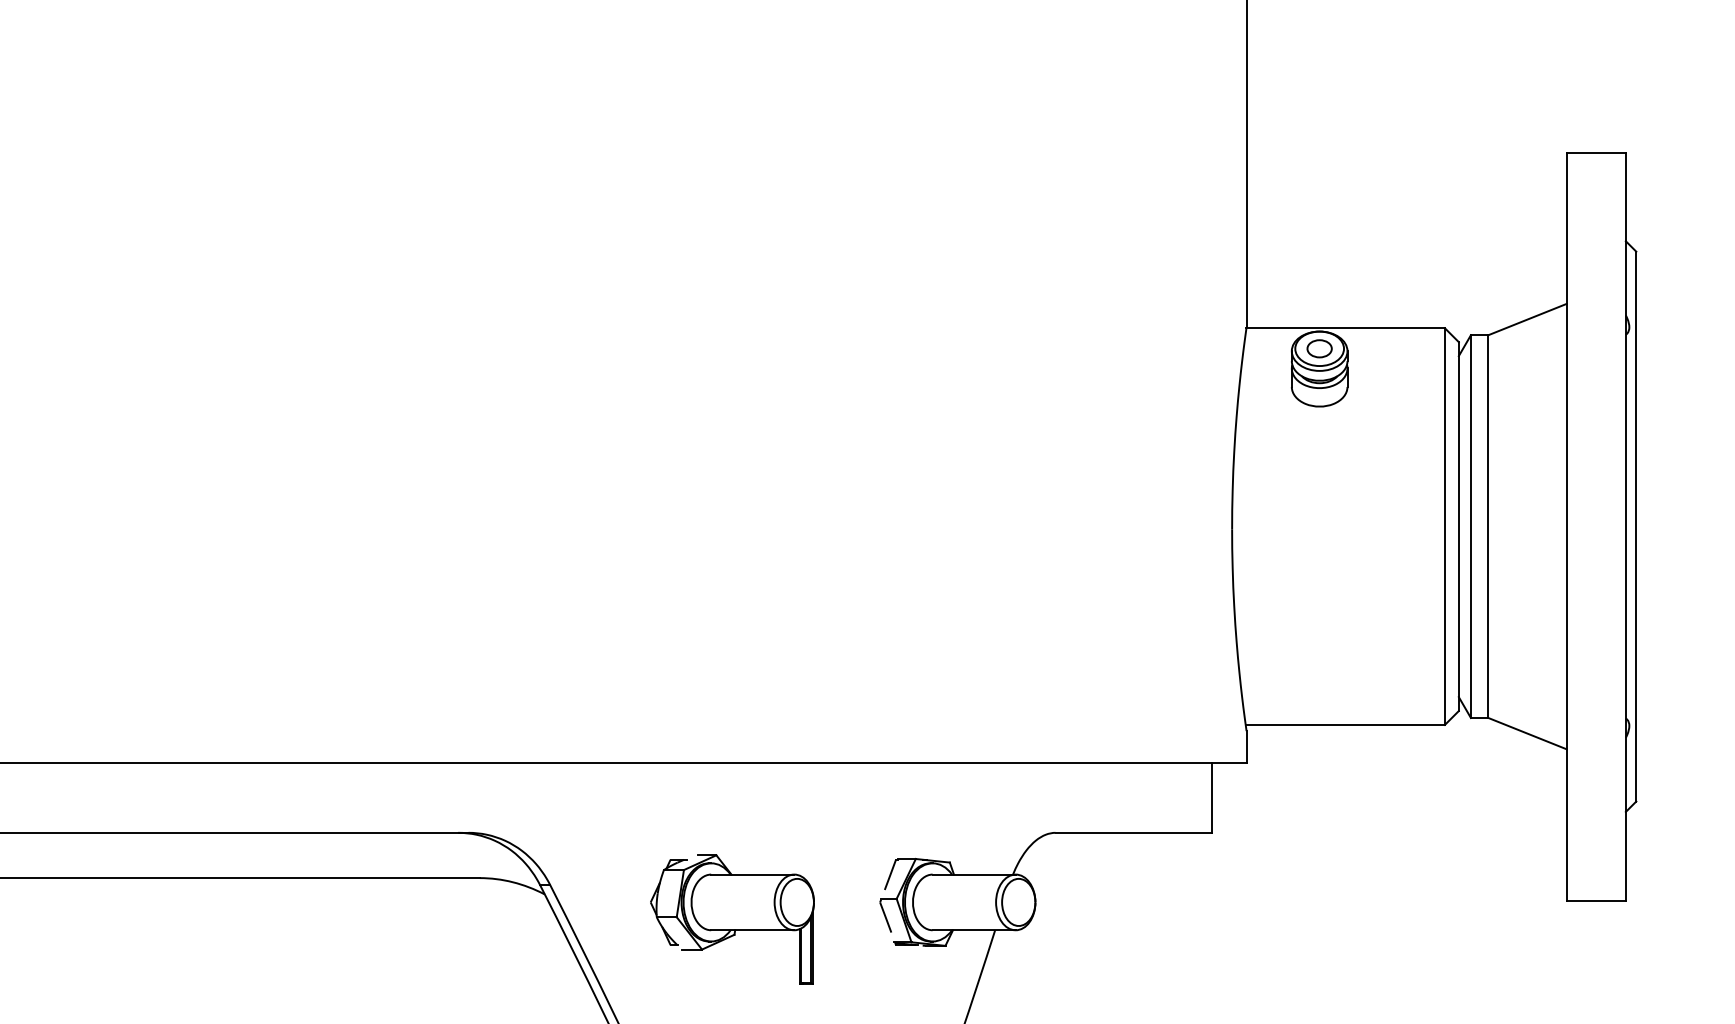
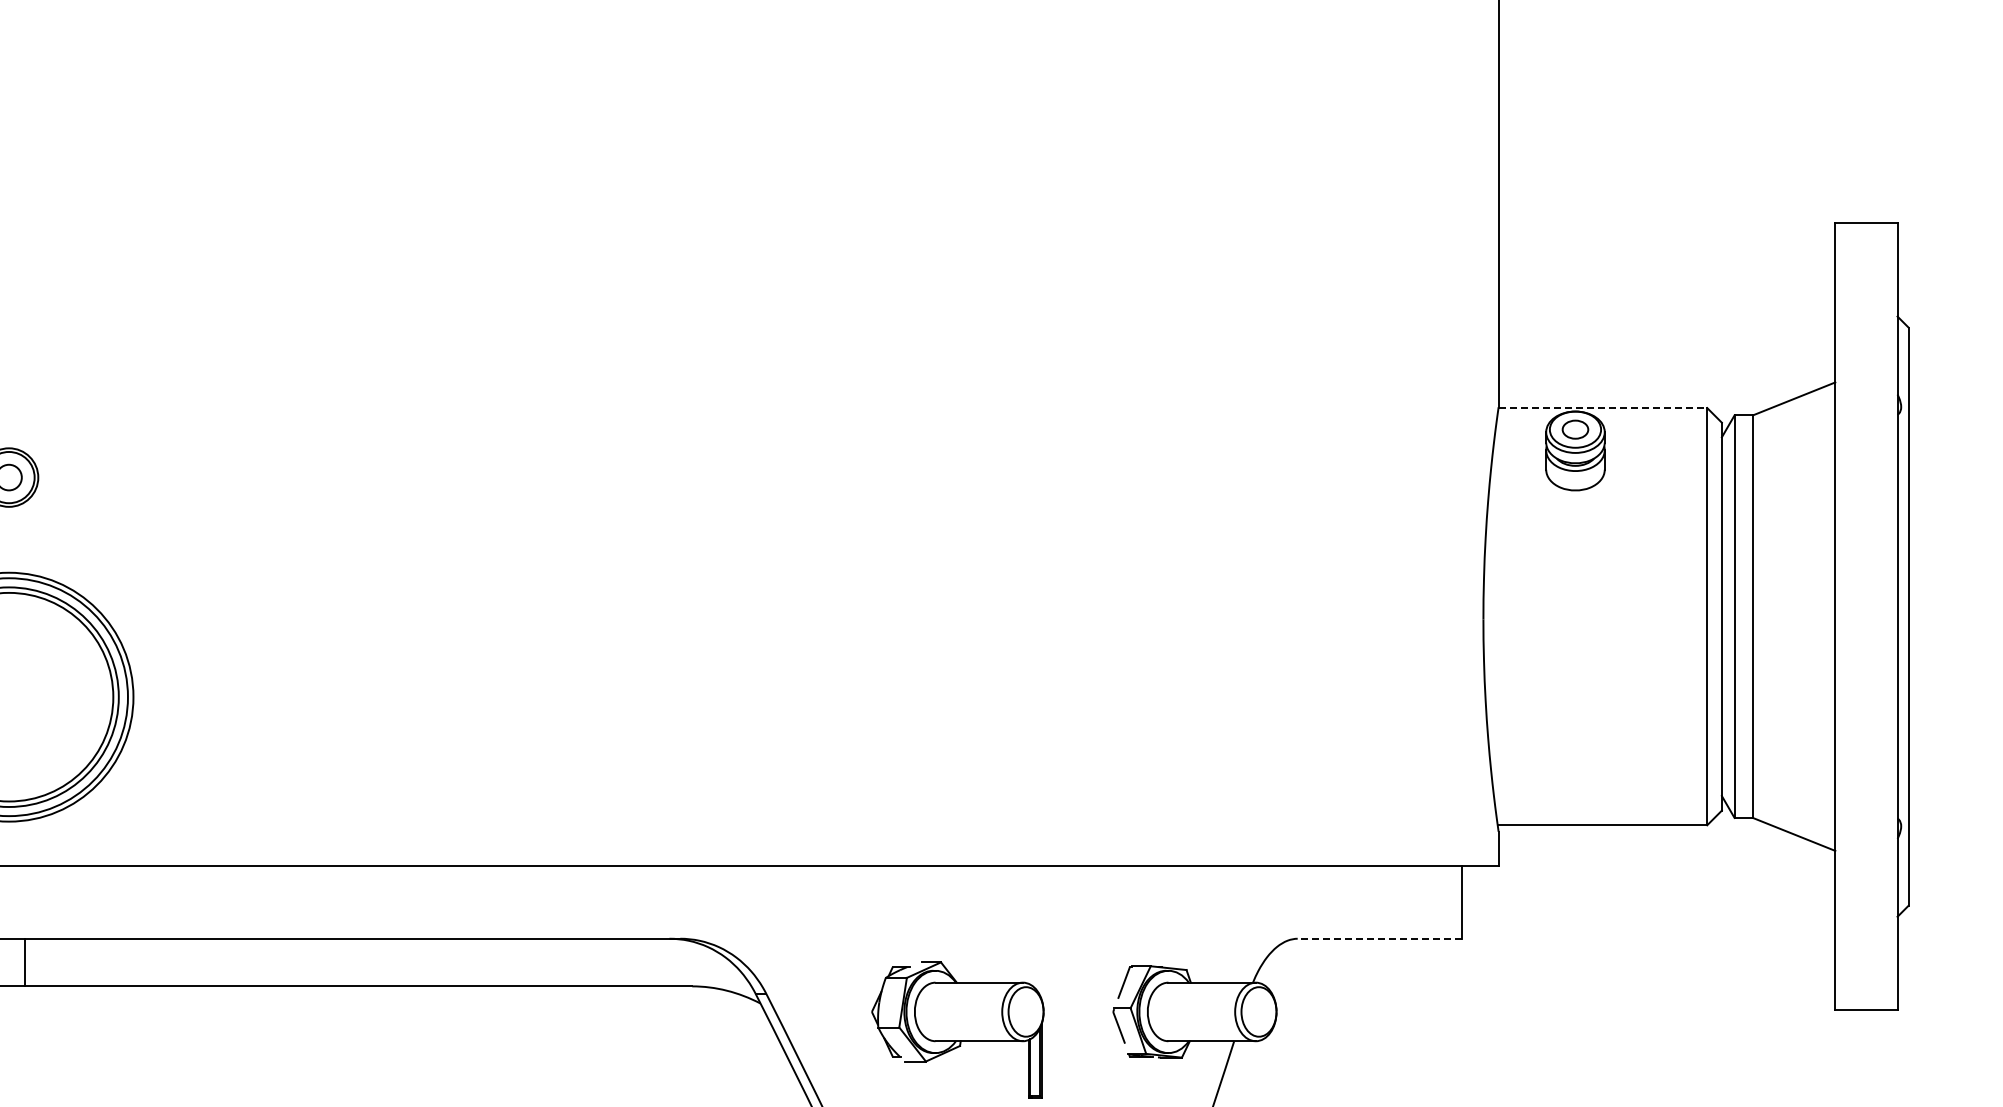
line: (1346, 328) -> (1603, 408), solid -> dashed
line: (1133, 832) -> (1379, 938), solid -> dashed

